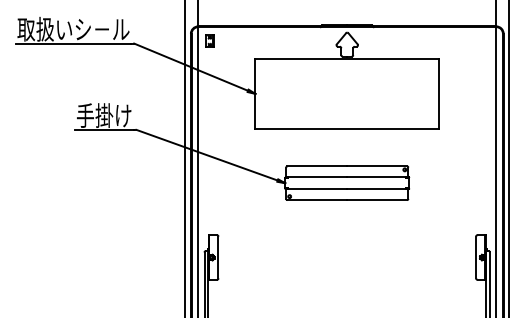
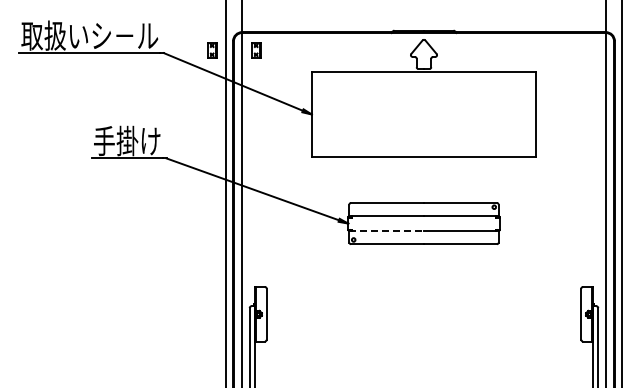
part: (174, 41) -> (212, 50), added
line: (316, 188) -> (386, 230), solid -> dashed

